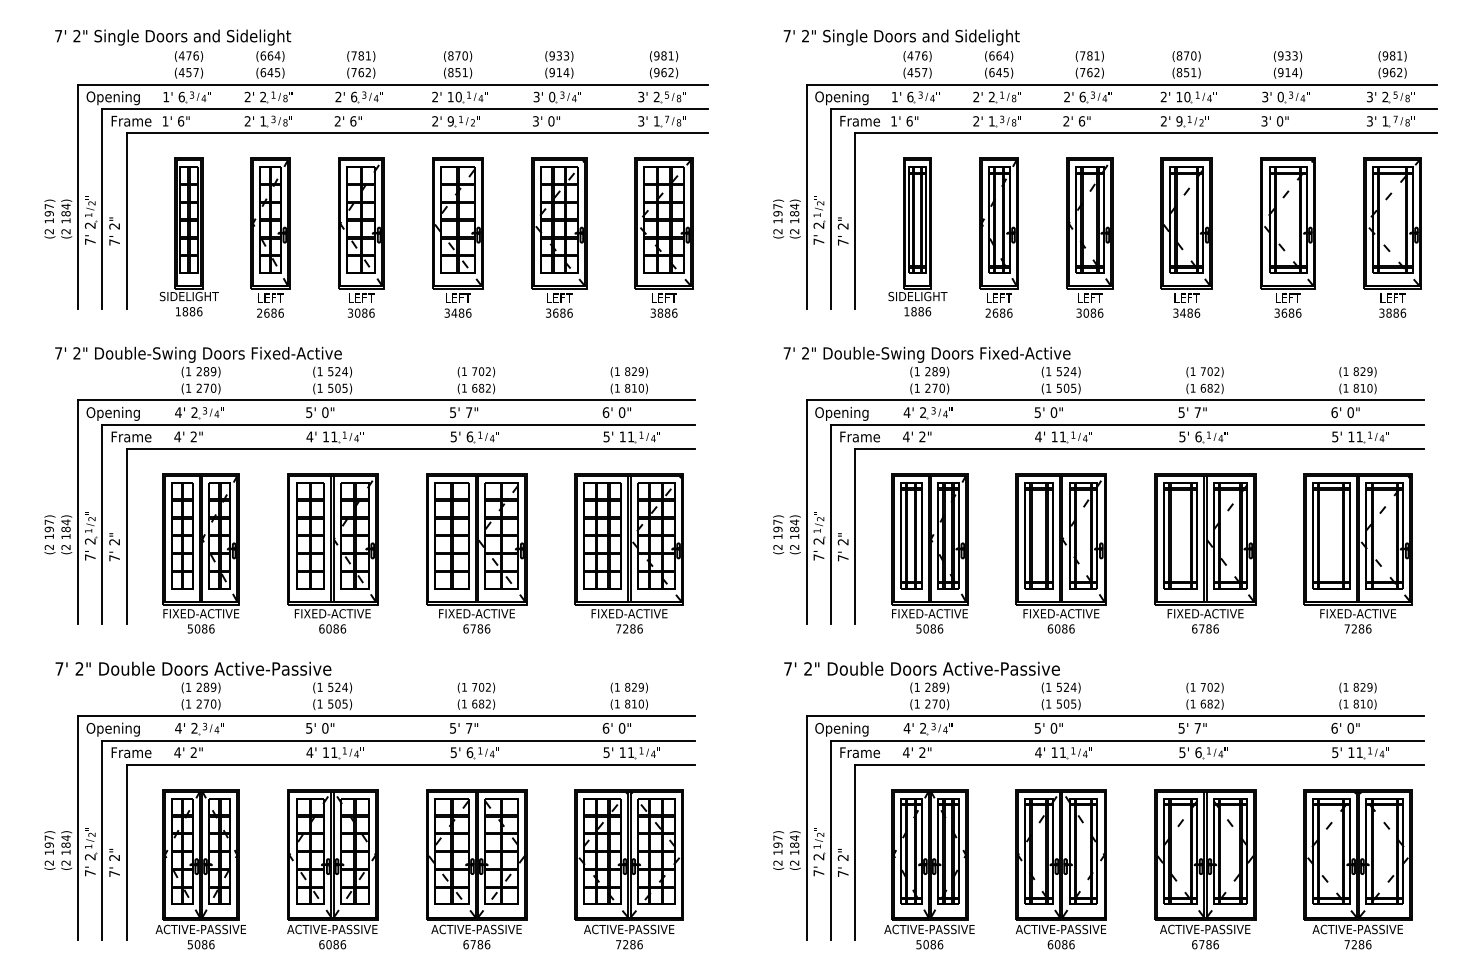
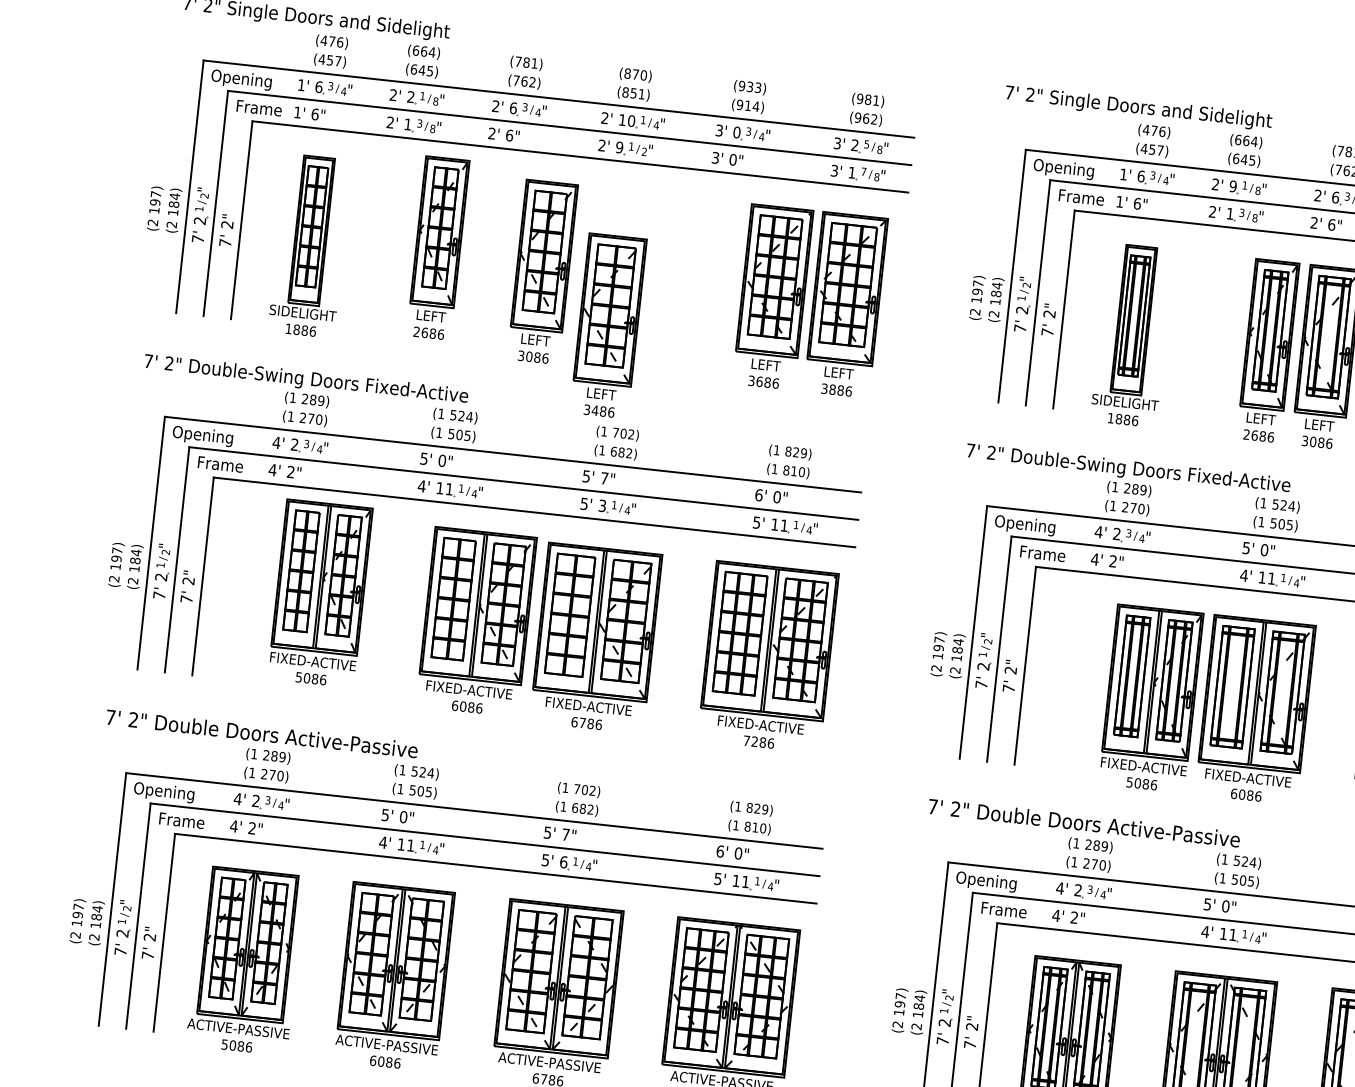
text: (991, 97) -> (1232, 186), 2 -> 9
part: (270, 237) -> (438, 247), moved
part: (361, 237) -> (542, 271), moved
part: (457, 237) -> (607, 325), moved
part: (559, 237) -> (773, 296), moved
part: (998, 237) -> (1267, 350), moved
text: (469, 436) -> (602, 505), 6 -> 3
part: (200, 553) -> (319, 593), moved
part: (332, 553) -> (476, 621), moved
part: (929, 553) -> (1150, 698), moved

